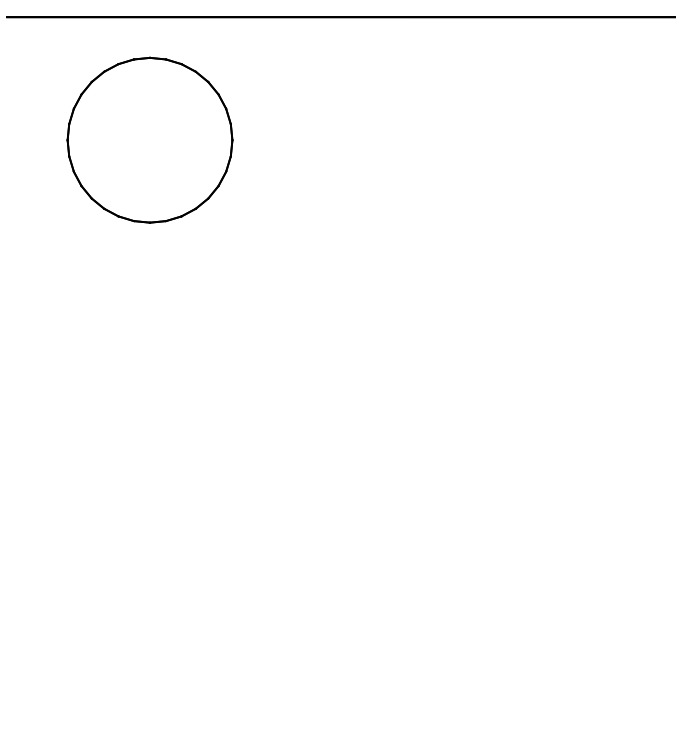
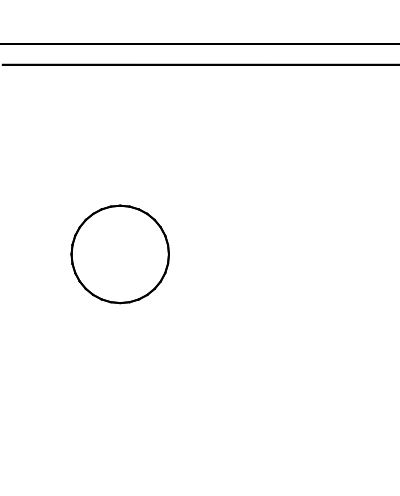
part: (148, 140) -> (119, 254), moved

